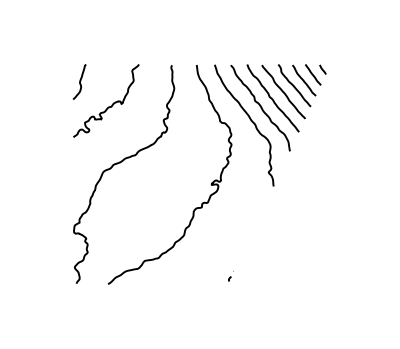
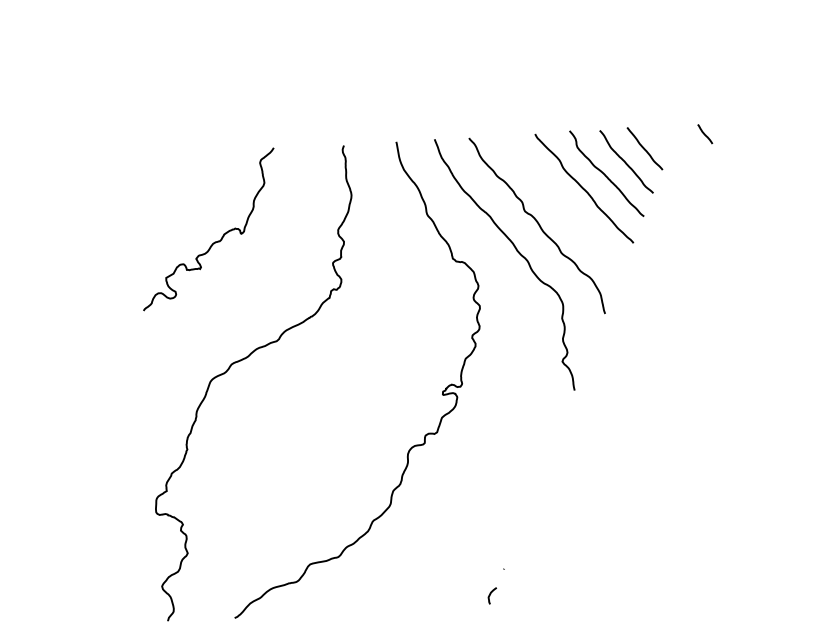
curve: (322, 69) -> (704, 133), moved
curve: (79, 81) -> (149, 191), removed
curve: (272, 98) -> (561, 203), removed
part: (230, 276) -> (493, 587), size x1.6

